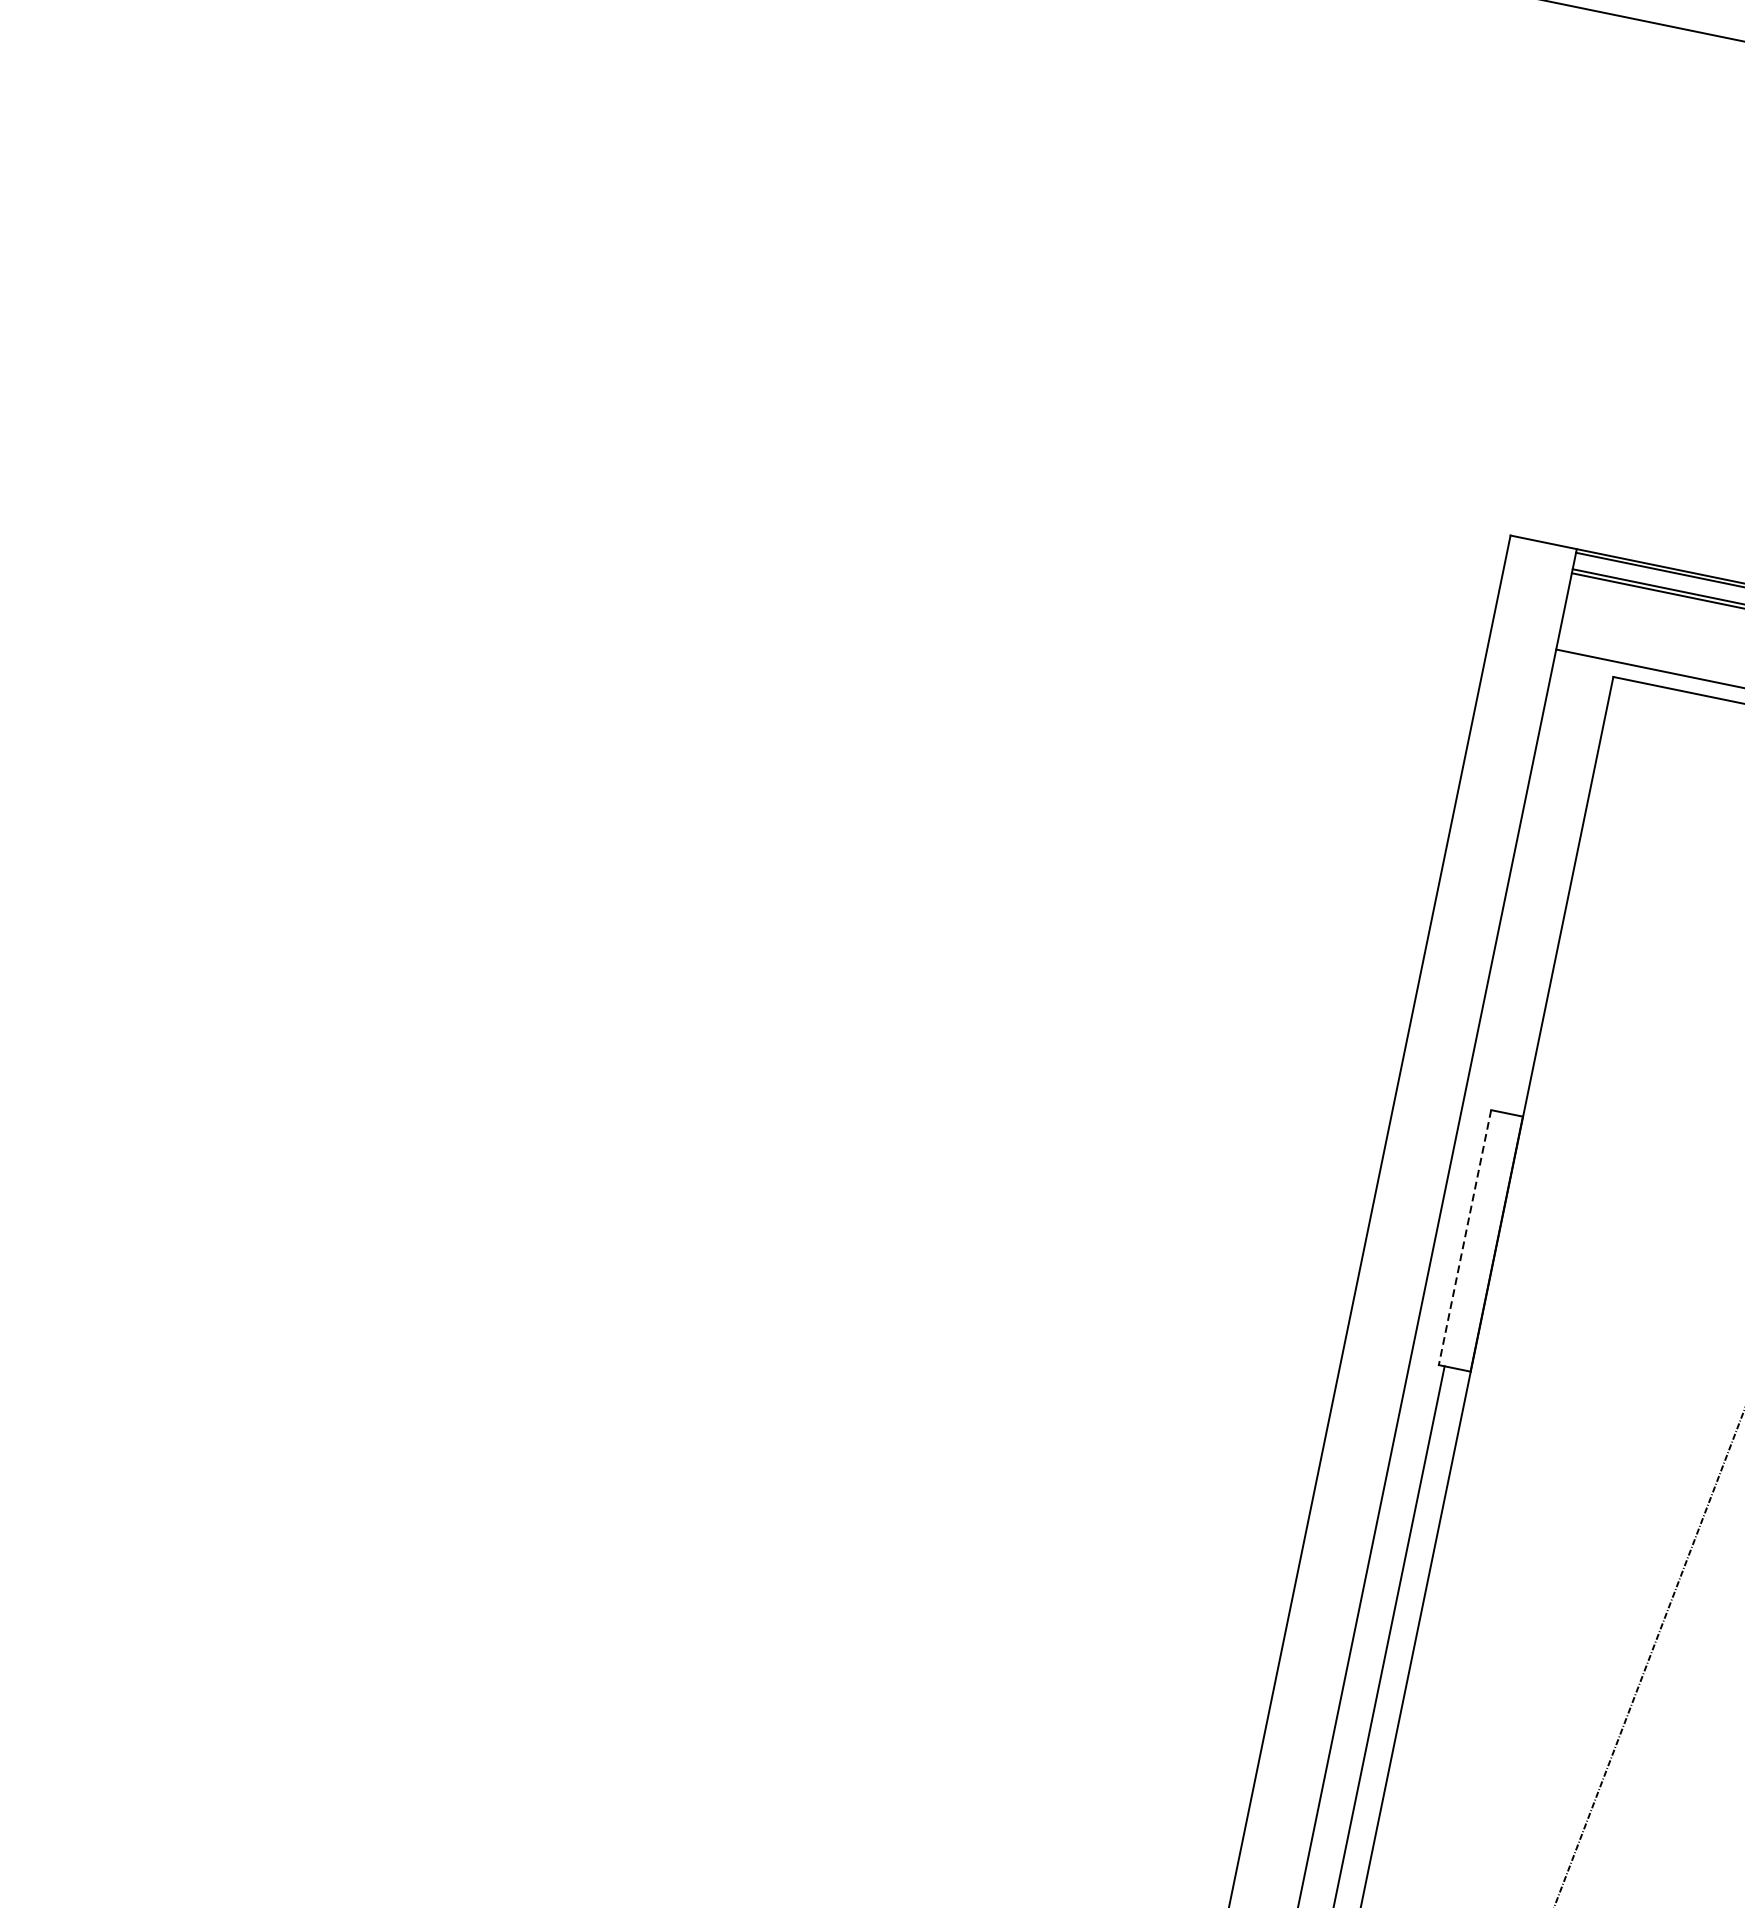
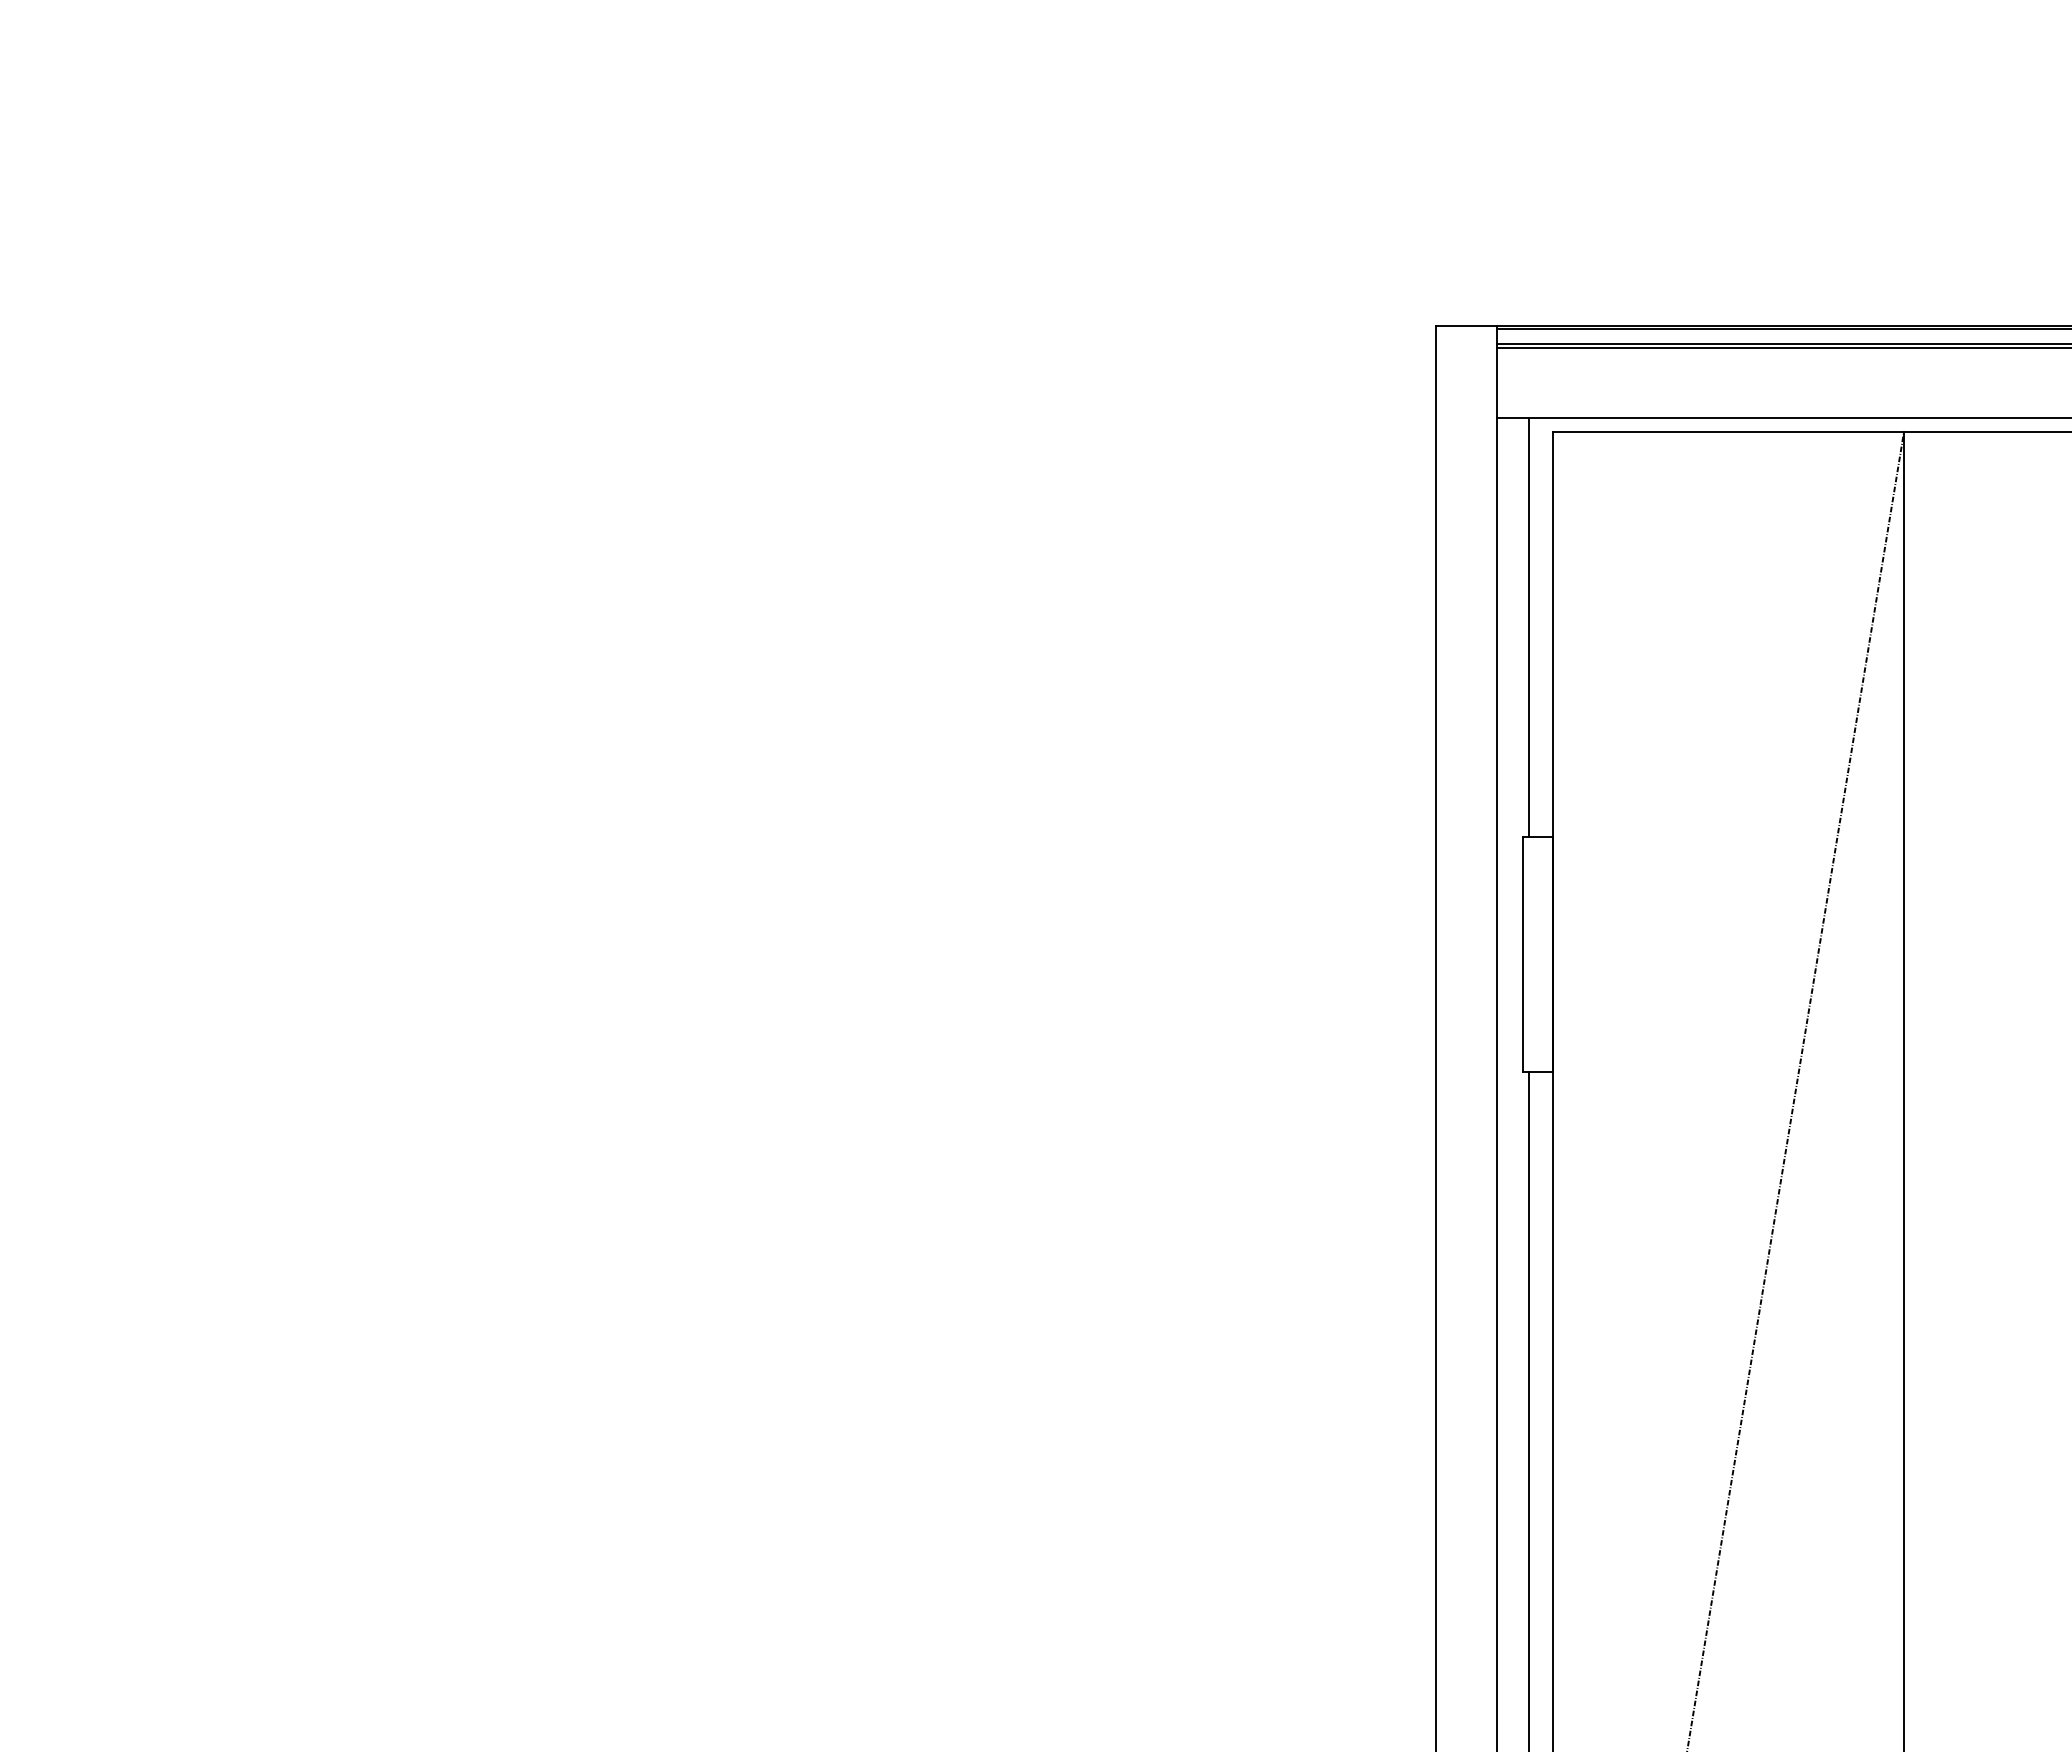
line: (1543, 883) -> (1528, 627), added
line: (1465, 1237) -> (1523, 954), dashed -> solid

